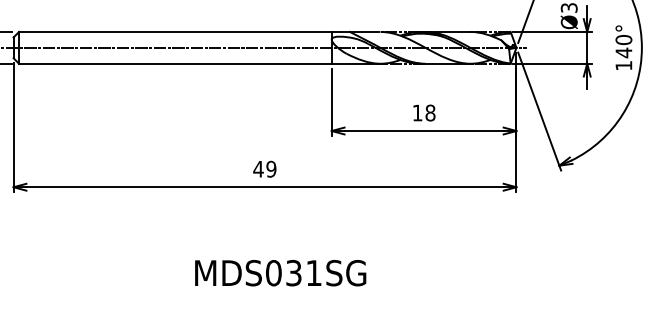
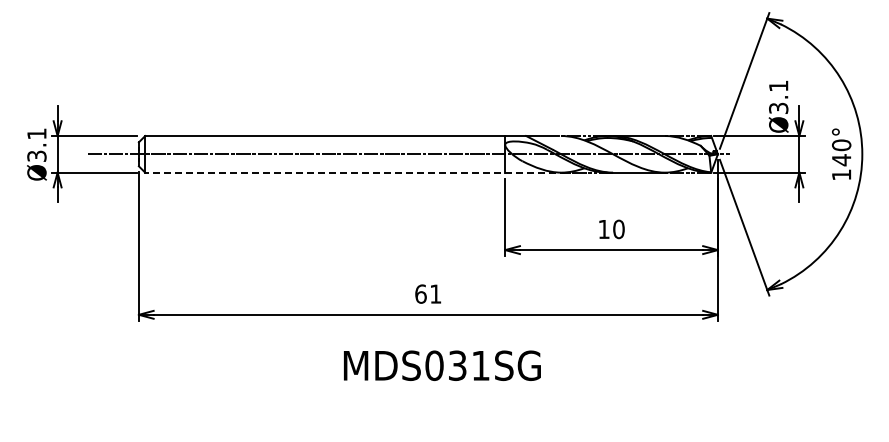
line: (202, 63) -> (356, 172), solid -> dashed
text: (430, 113) -> (618, 229), 18 -> 10
text: (264, 168) -> (427, 293), 49 -> 61
text: (280, 272) -> (442, 365), moved

